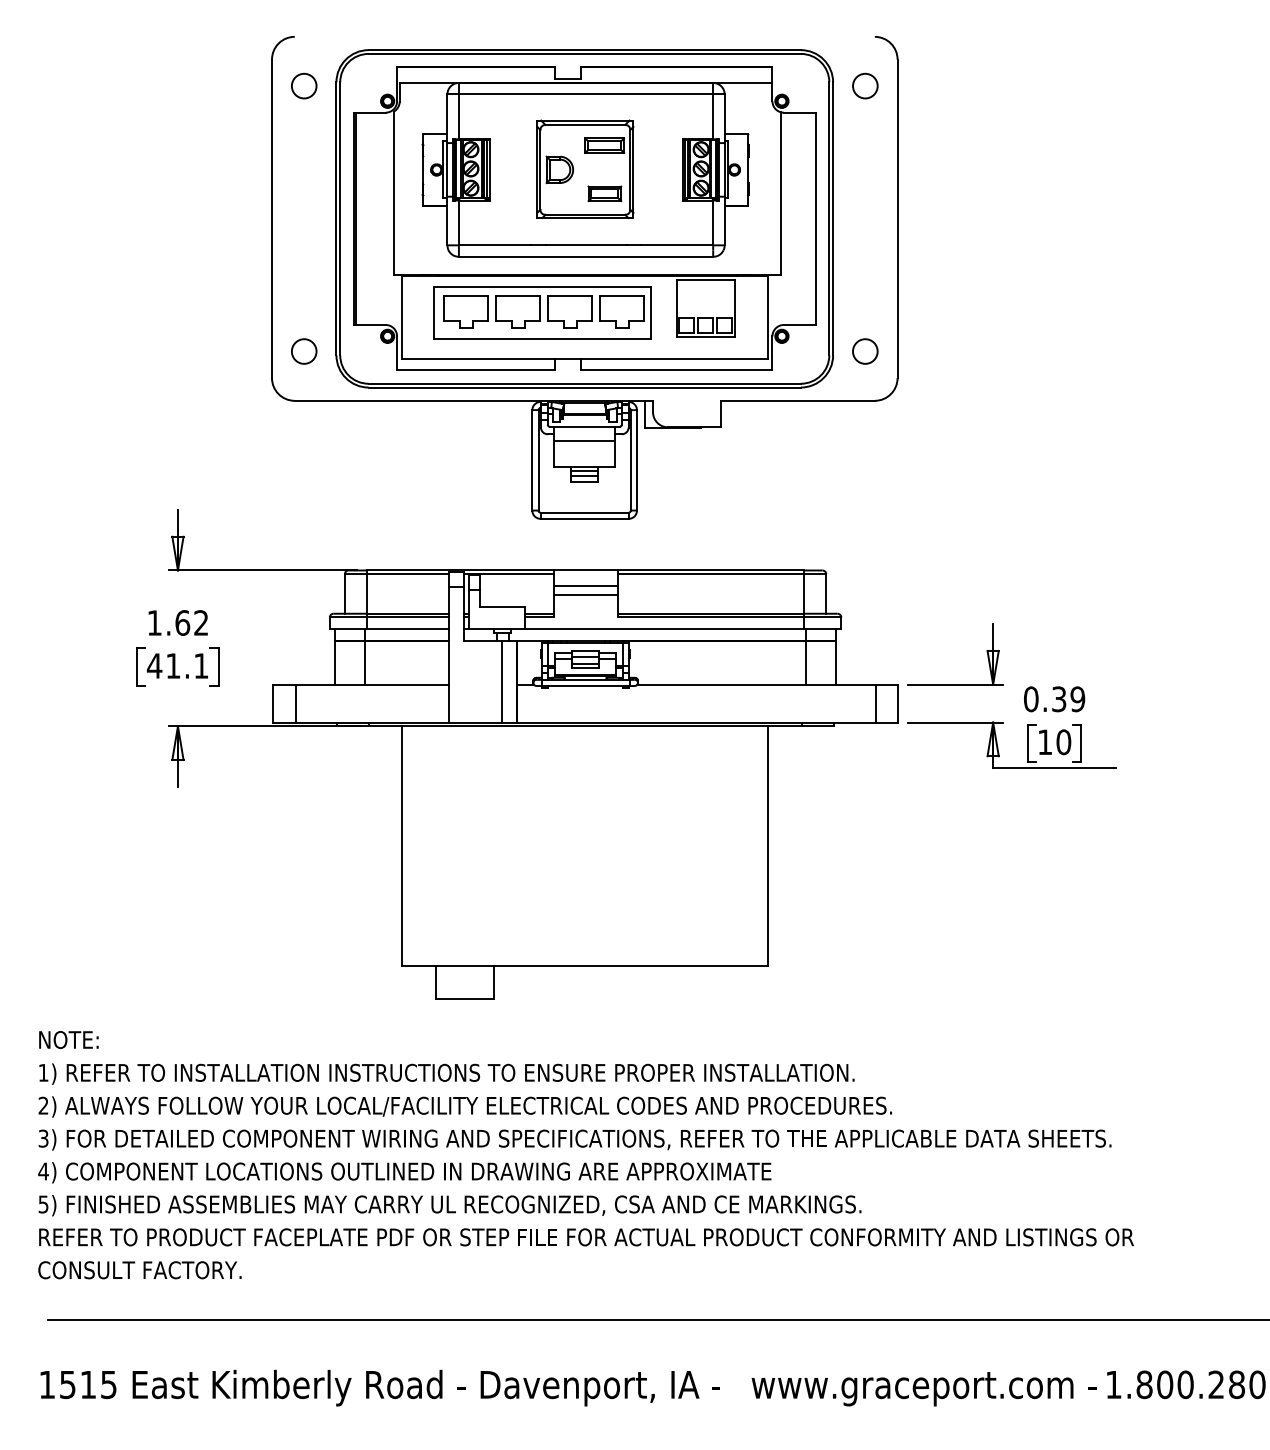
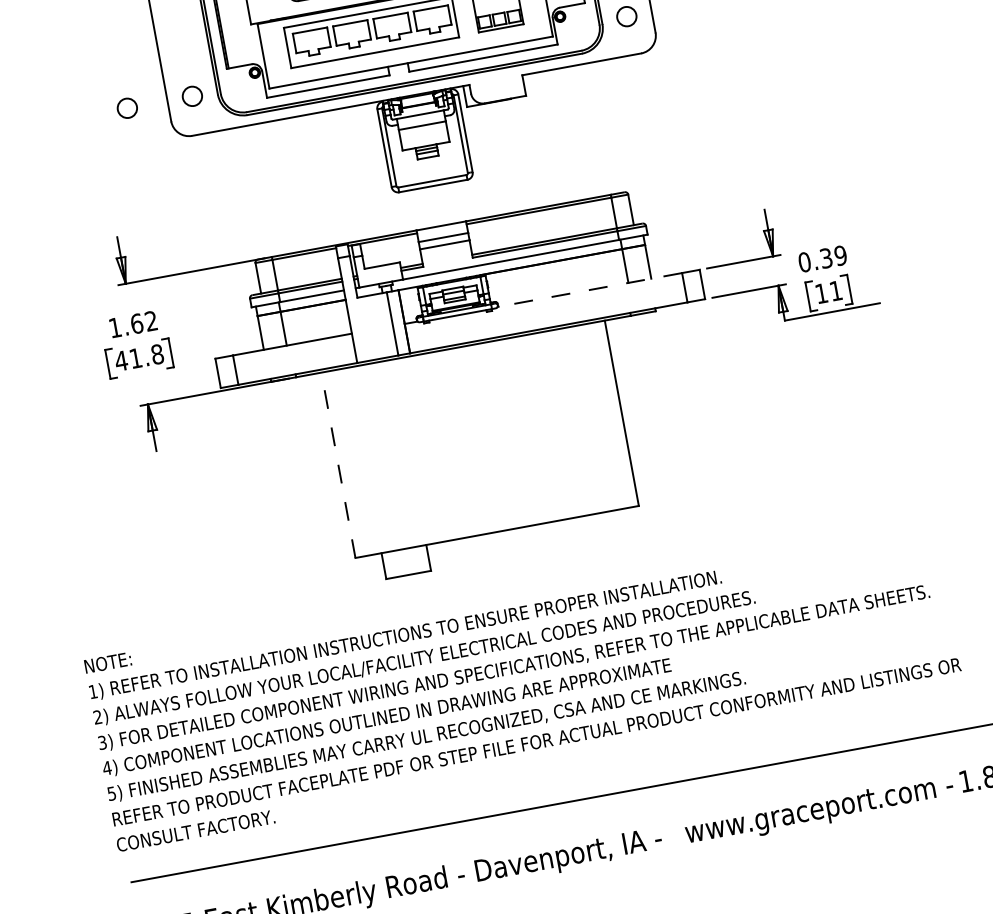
circle: (220, 351) -> (127, 108), added
text: (201, 665) -> (157, 354), 41.1 -> 41.8
line: (756, 684) -> (589, 289), solid -> dashed
text: (1063, 742) -> (835, 291), 10 -> 11
line: (402, 846) -> (338, 465), solid -> dashed

